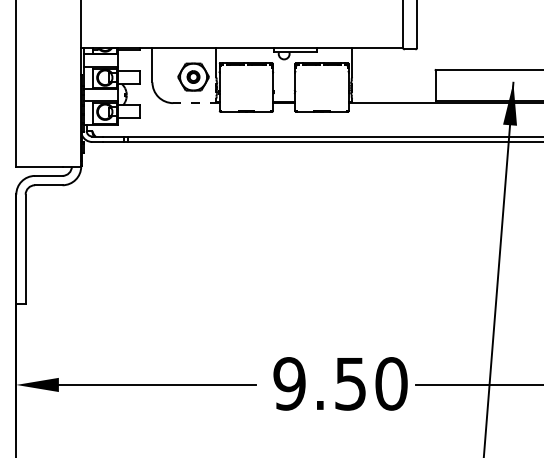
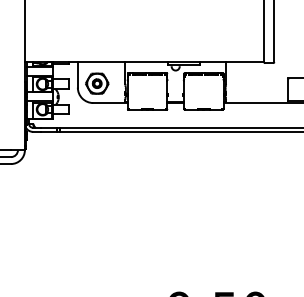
part: (193, 76) -> (97, 83), moved
line: (195, 103) -> (109, 103), dashed -> solid

